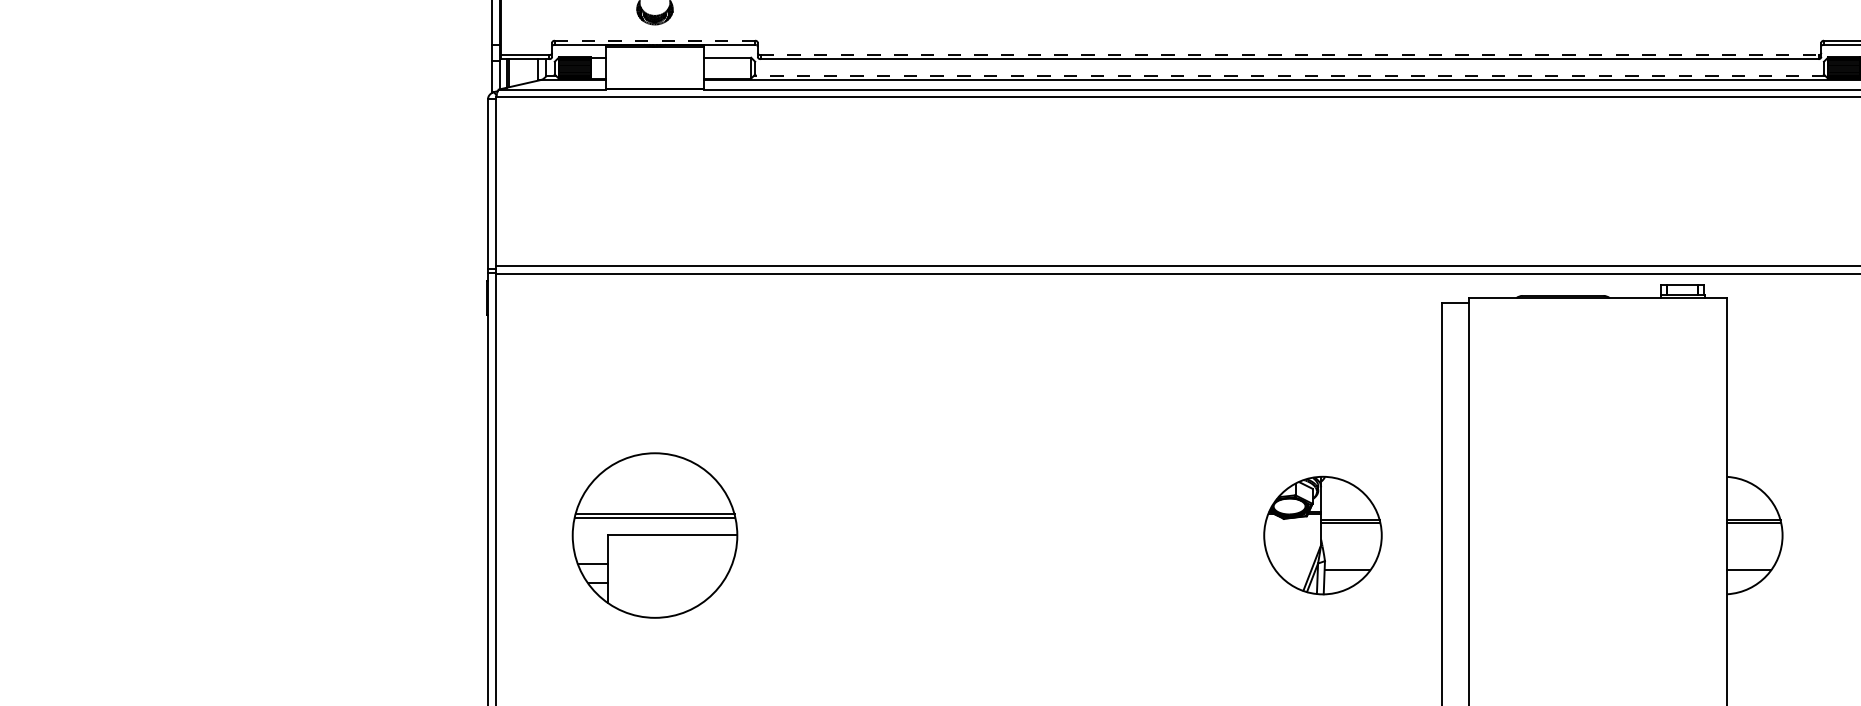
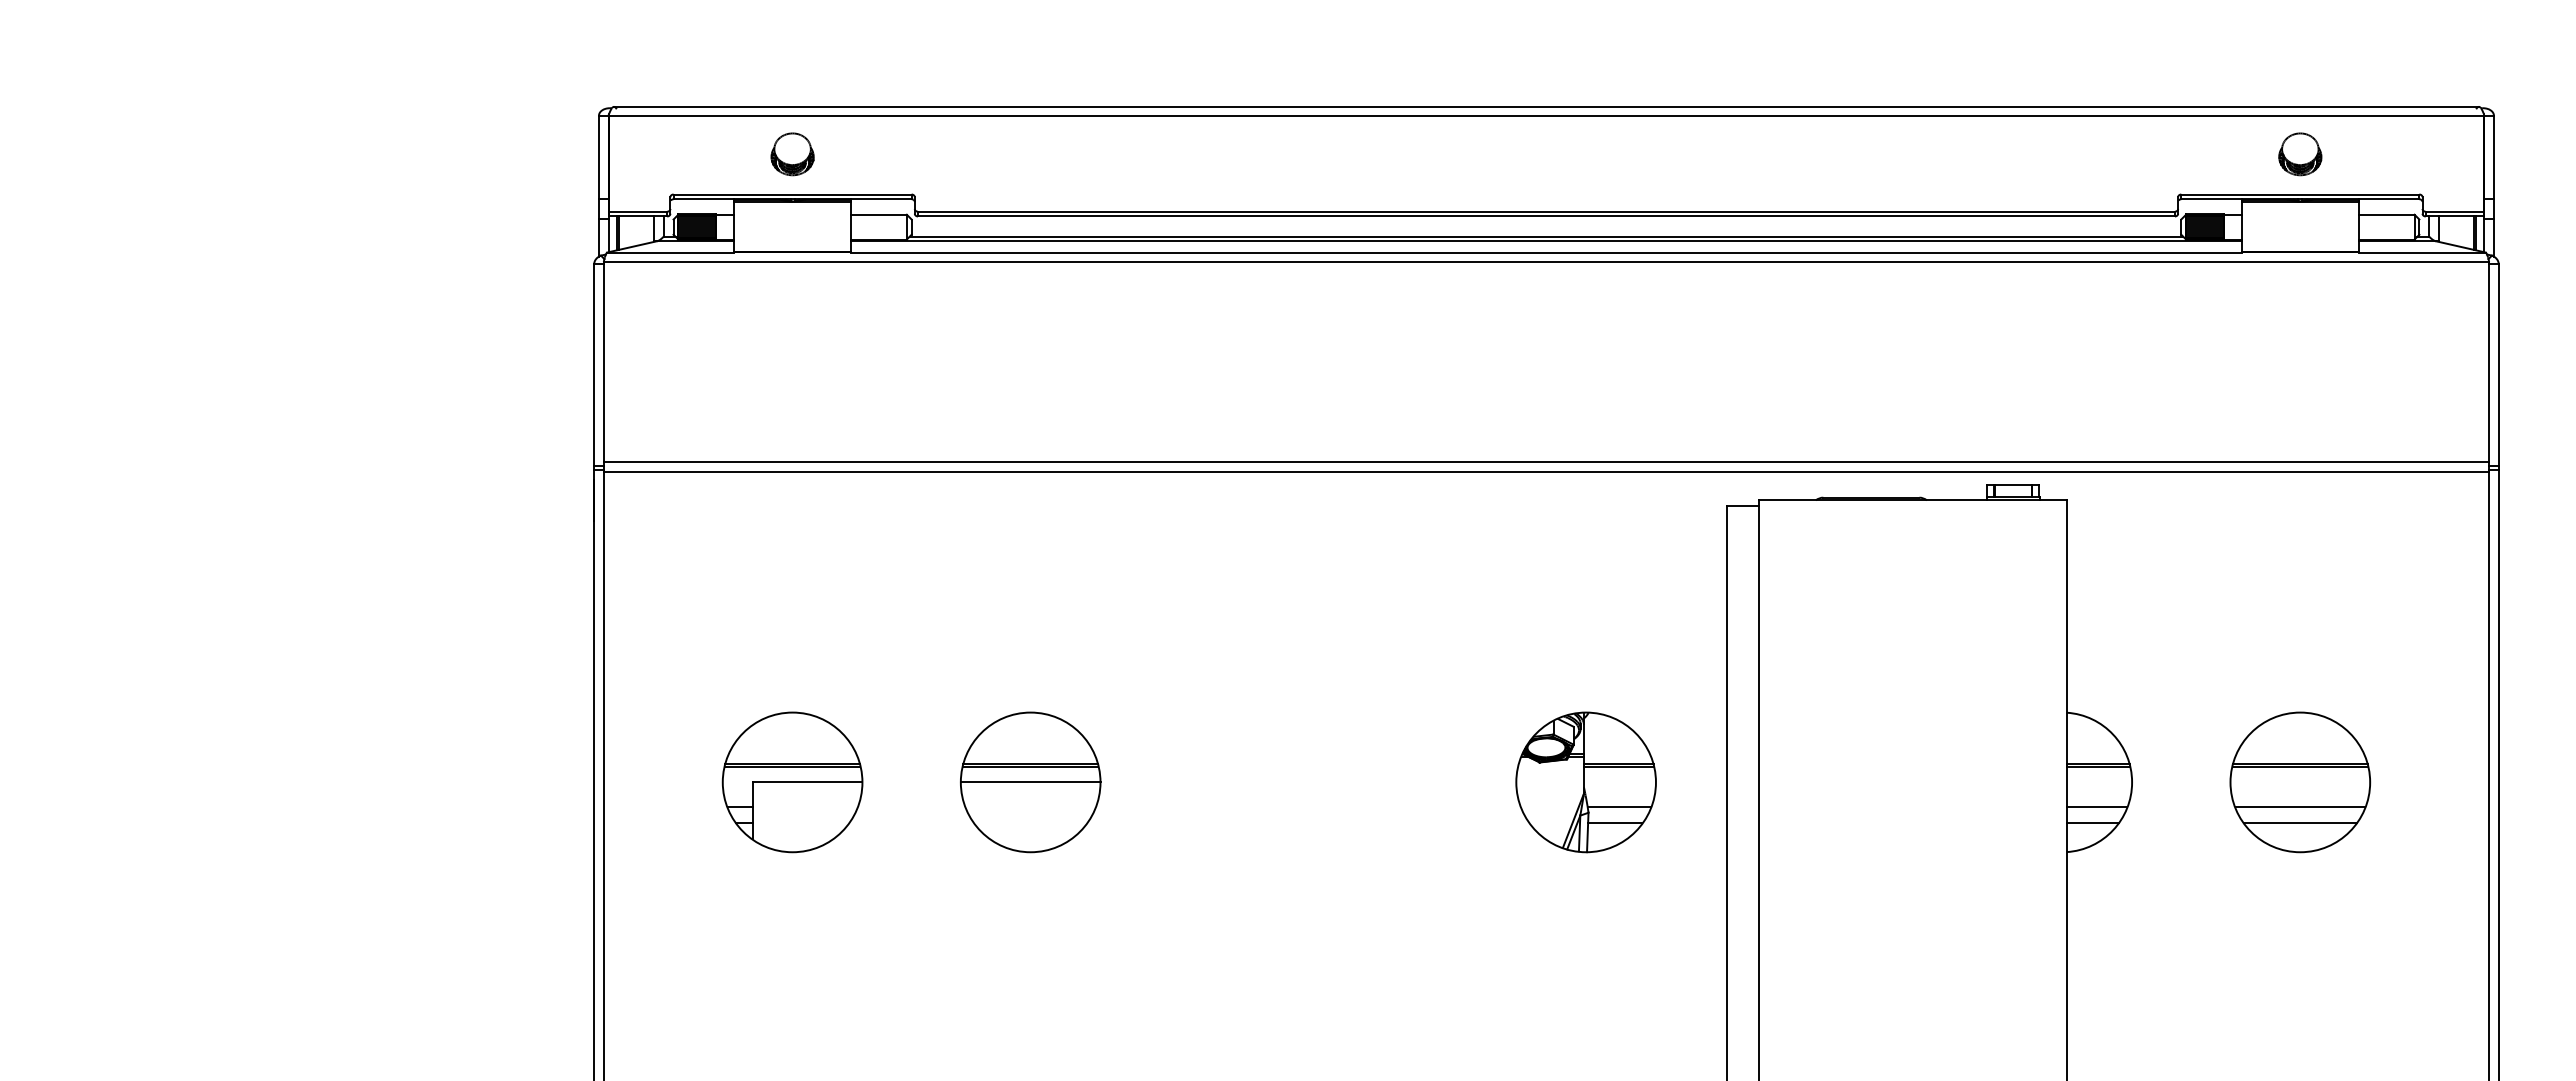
line: (655, 40) -> (793, 194), dashed -> solid
line: (1289, 54) -> (1546, 211), dashed -> solid
line: (1289, 76) -> (1546, 236), dashed -> solid
part: (654, 535) -> (792, 782), size x0.71
part: (855, 535) -> (1030, 782), added
line: (1350, 555) -> (1618, 806), added
line: (1752, 555) -> (2096, 806), added

